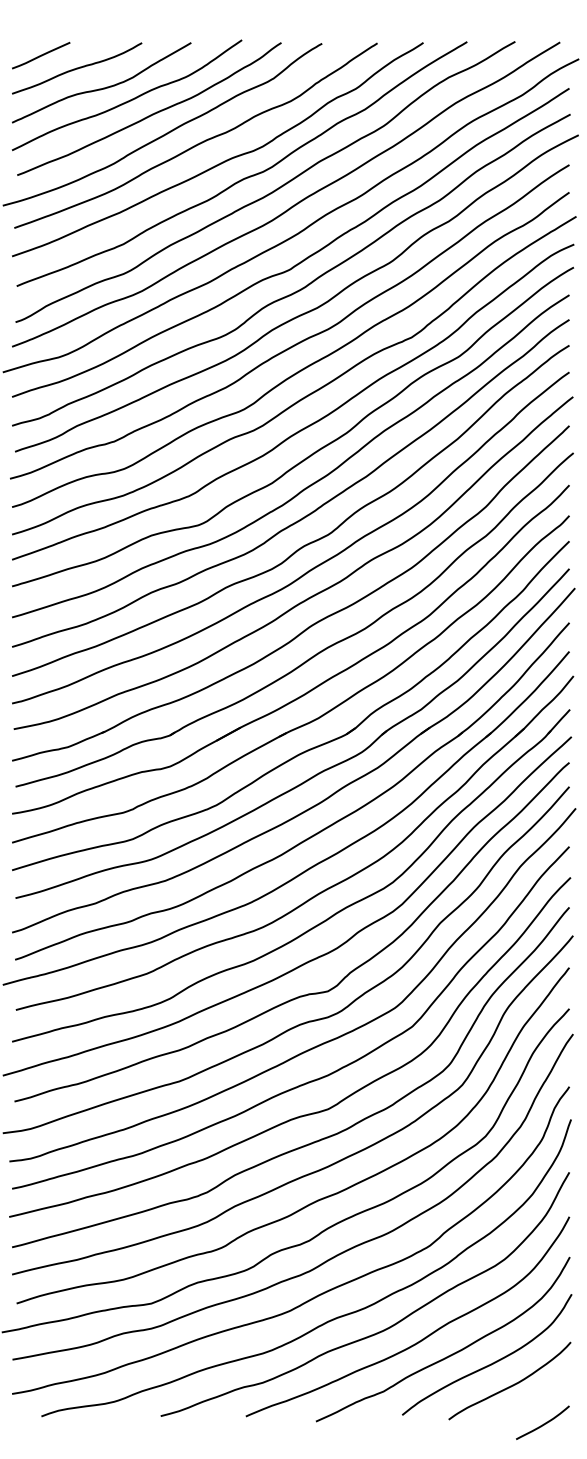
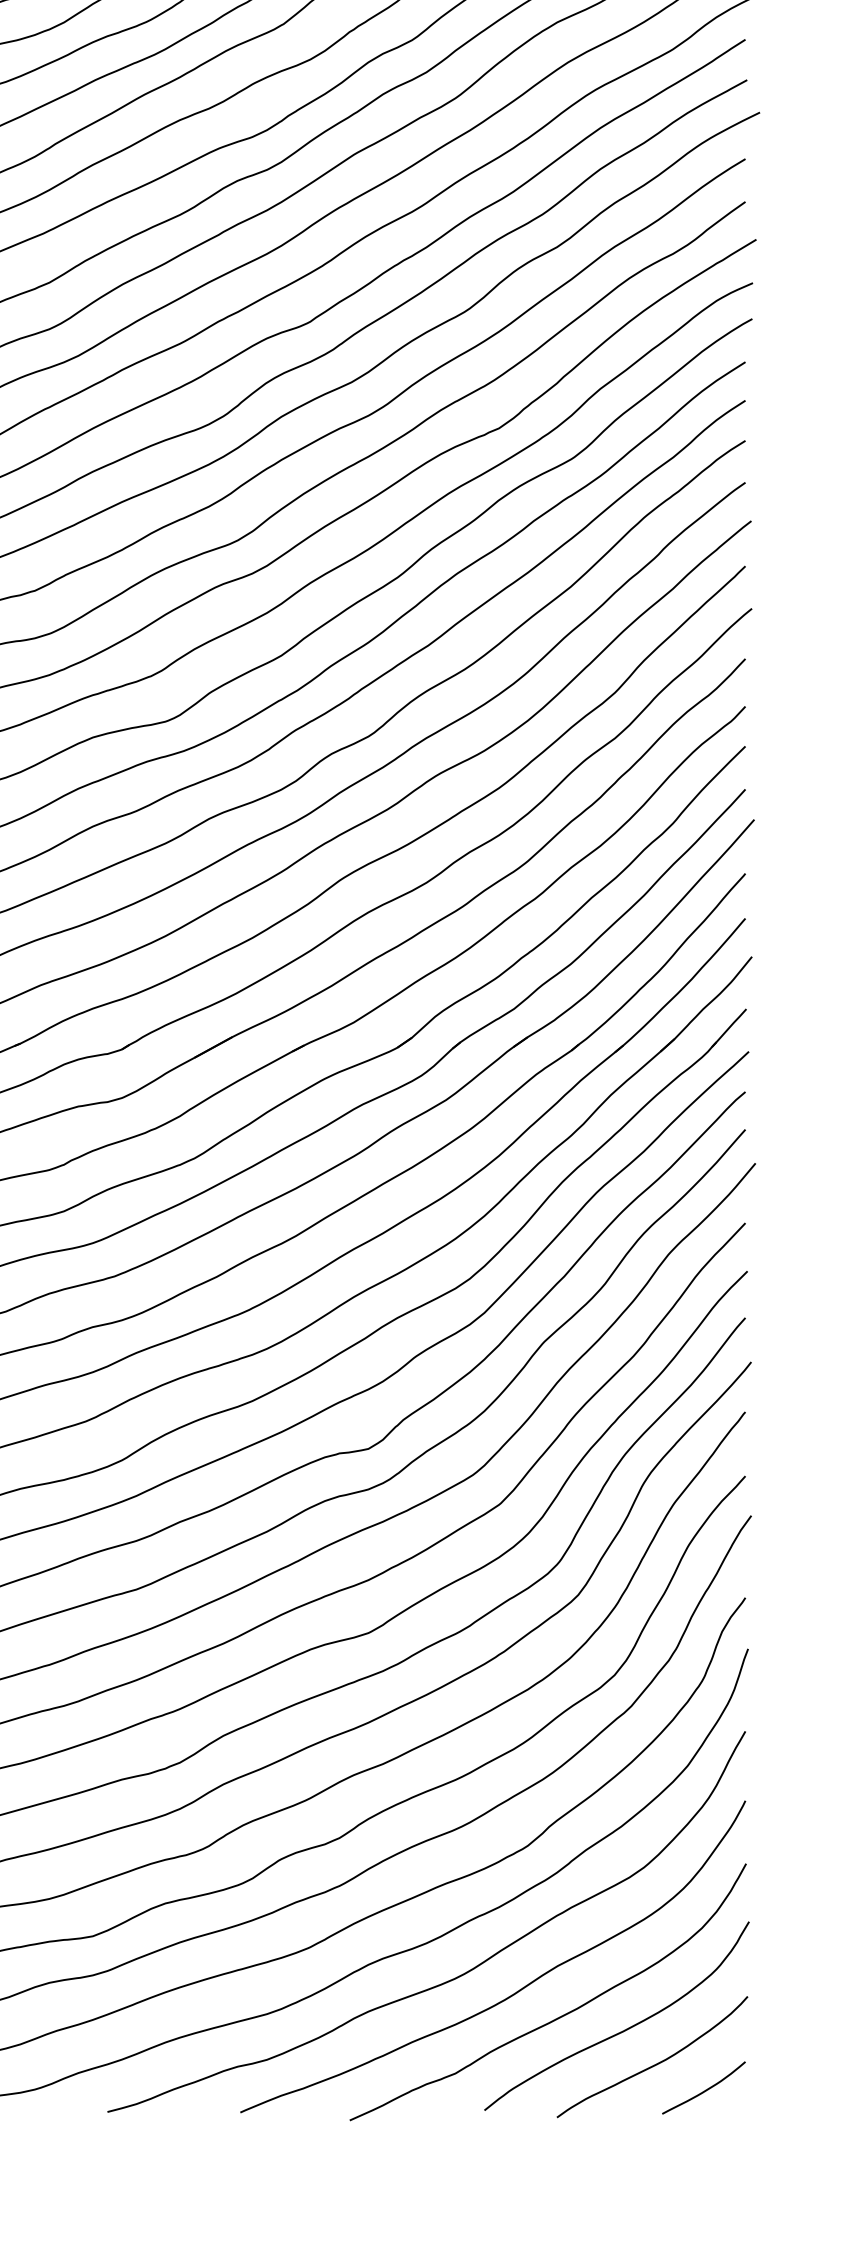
curve: (543, 1423) -> (704, 2089), moved

